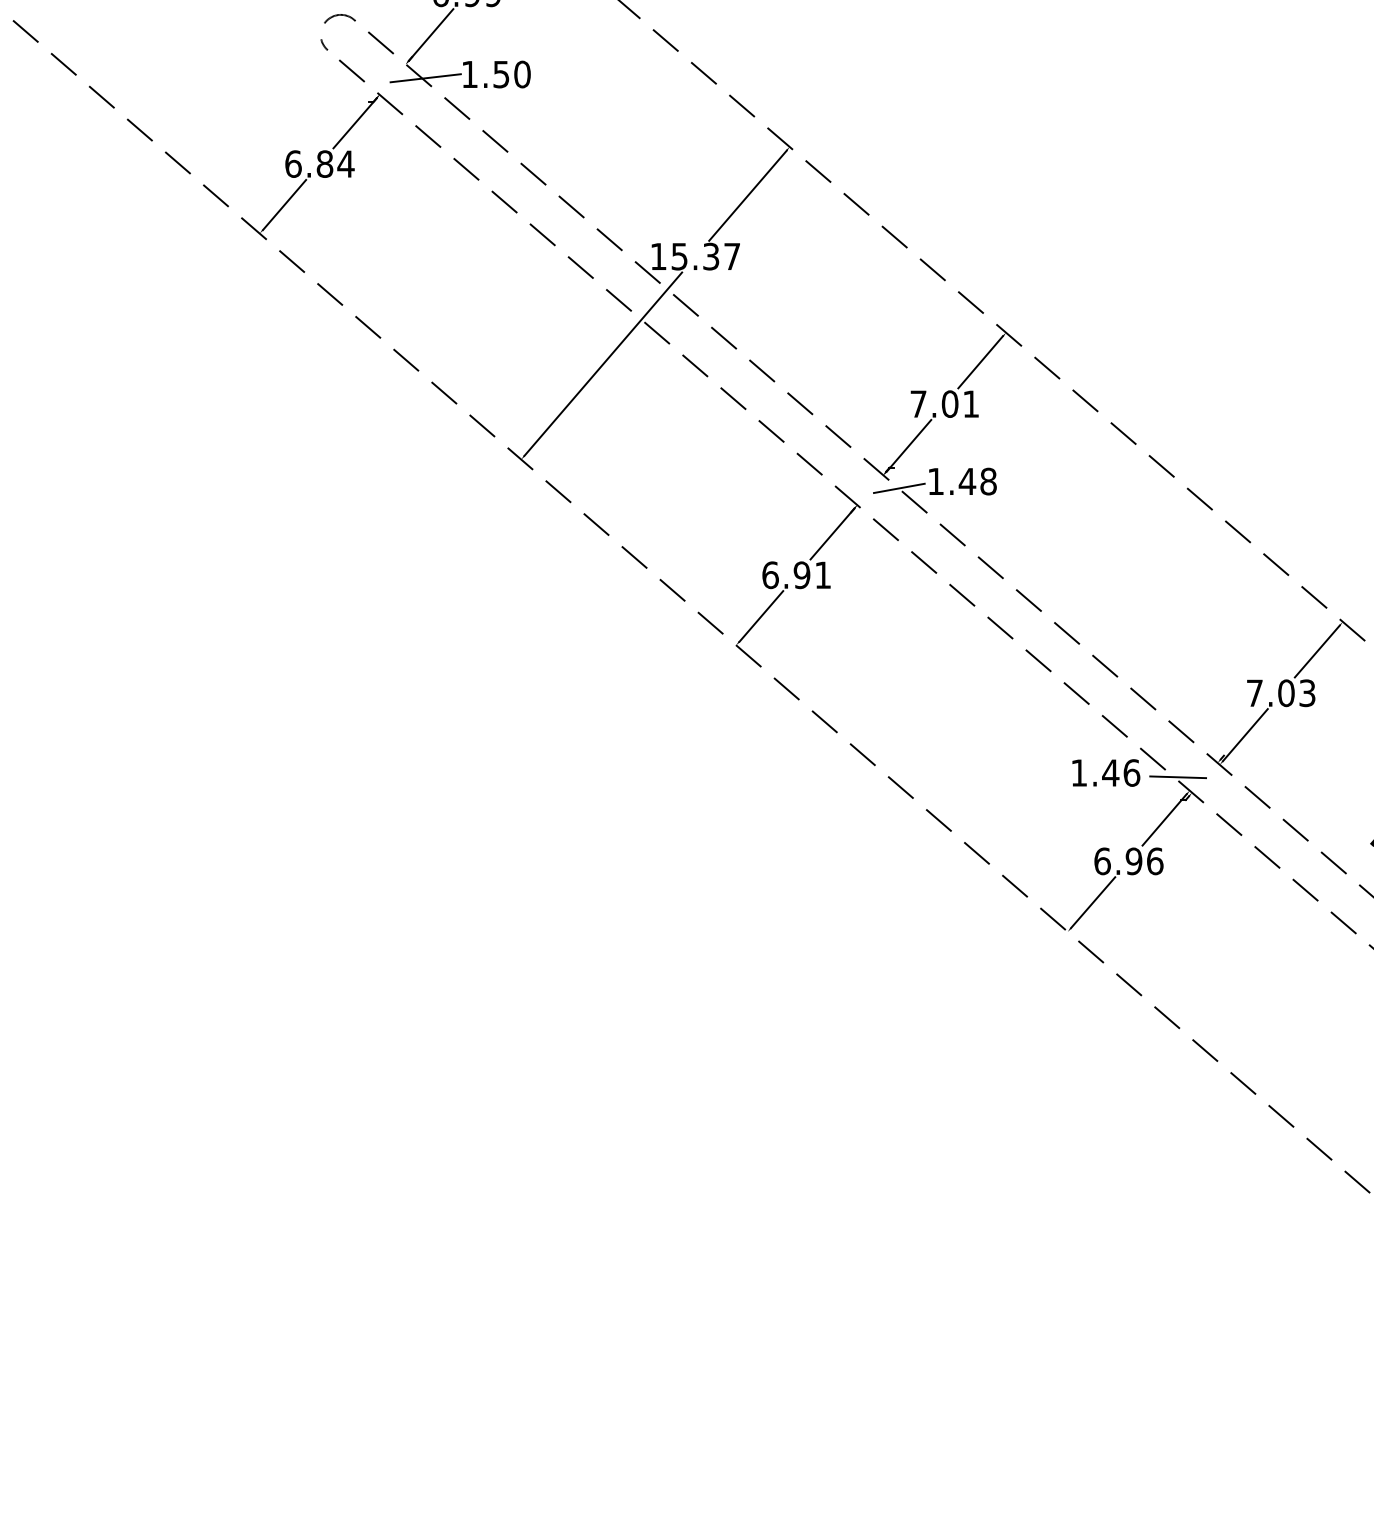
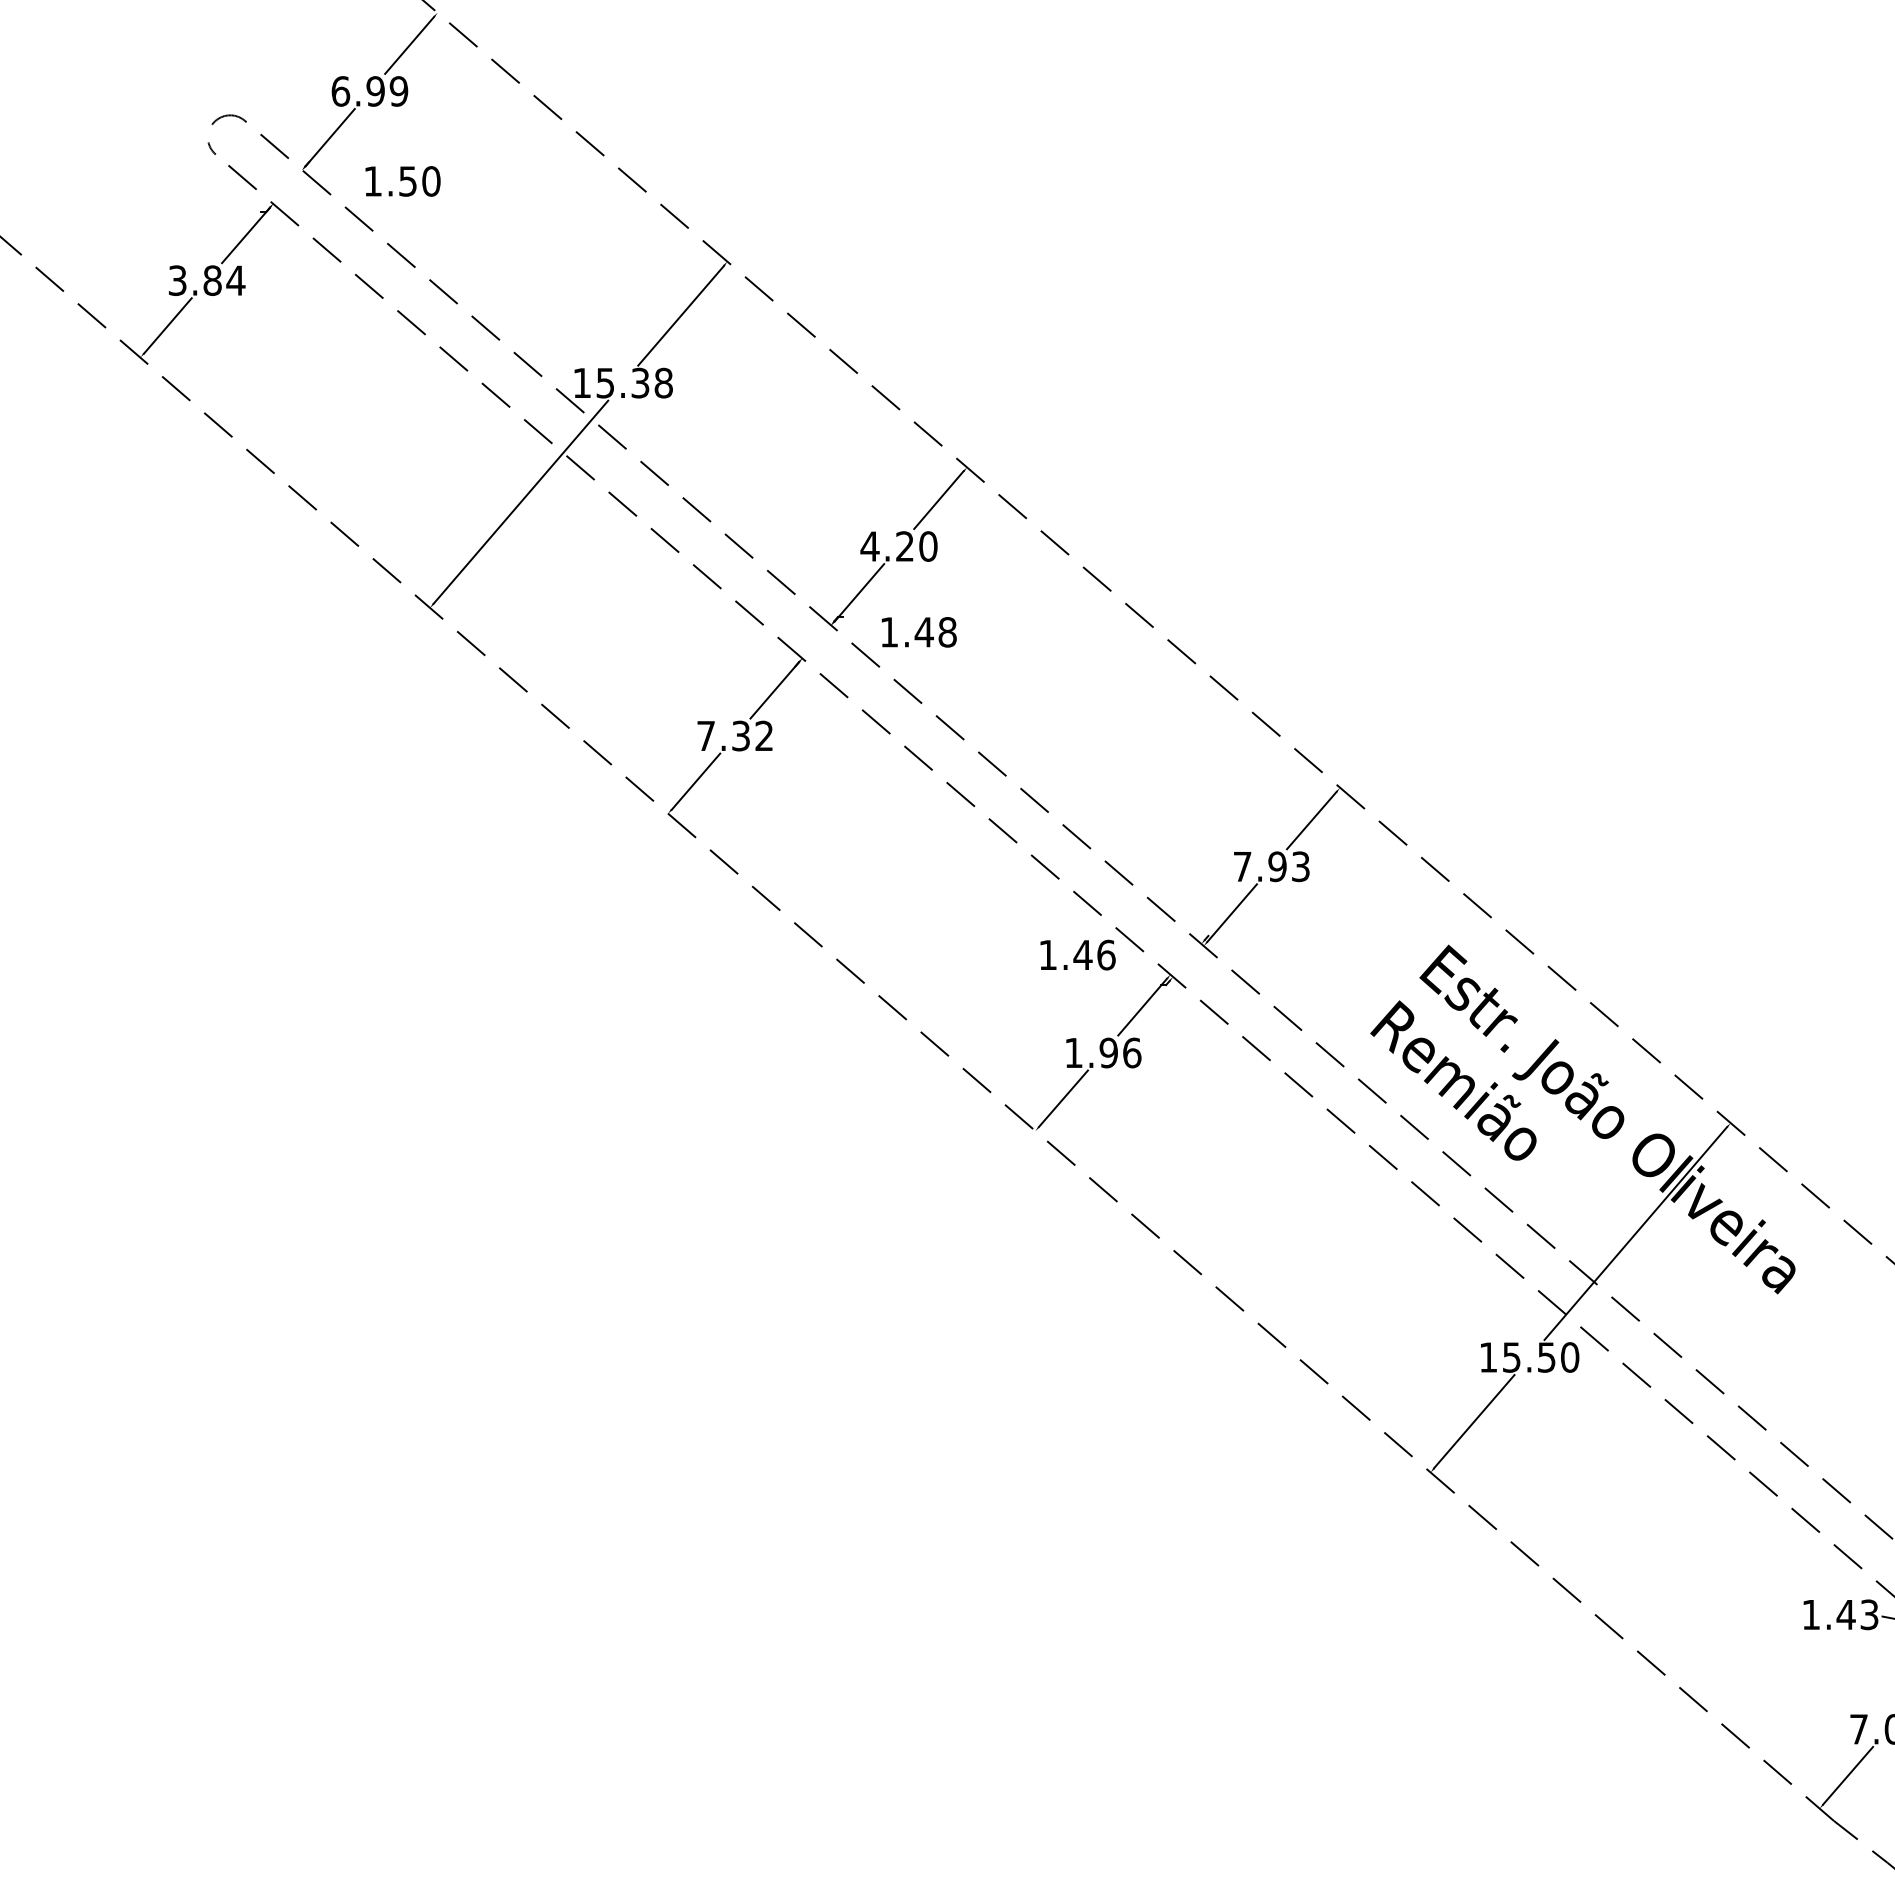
line: (425, 78) -> (324, 185), removed
text: (293, 163) -> (177, 280), 6.84 -> 3.84
text: (732, 256) -> (663, 382), 15.37 -> 15.38
text: (944, 404) -> (898, 546), 7.01 -> 4.20
line: (899, 488) -> (848, 639), removed
text: (796, 574) -> (734, 735), 6.91 -> 7.32
text: (1286, 693) -> (1277, 866), 7.03 -> 7.93
line: (1178, 776) -> (1157, 959), removed
text: (1103, 860) -> (1074, 1052), 6.96 -> 1.96

